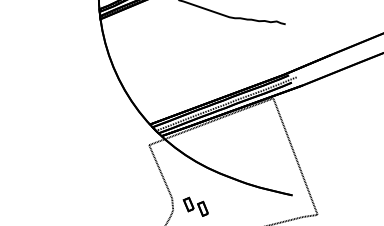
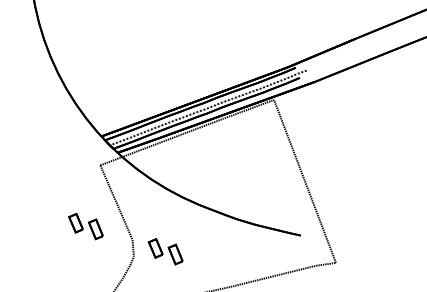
part: (138, 188) -> (85, 225), added

